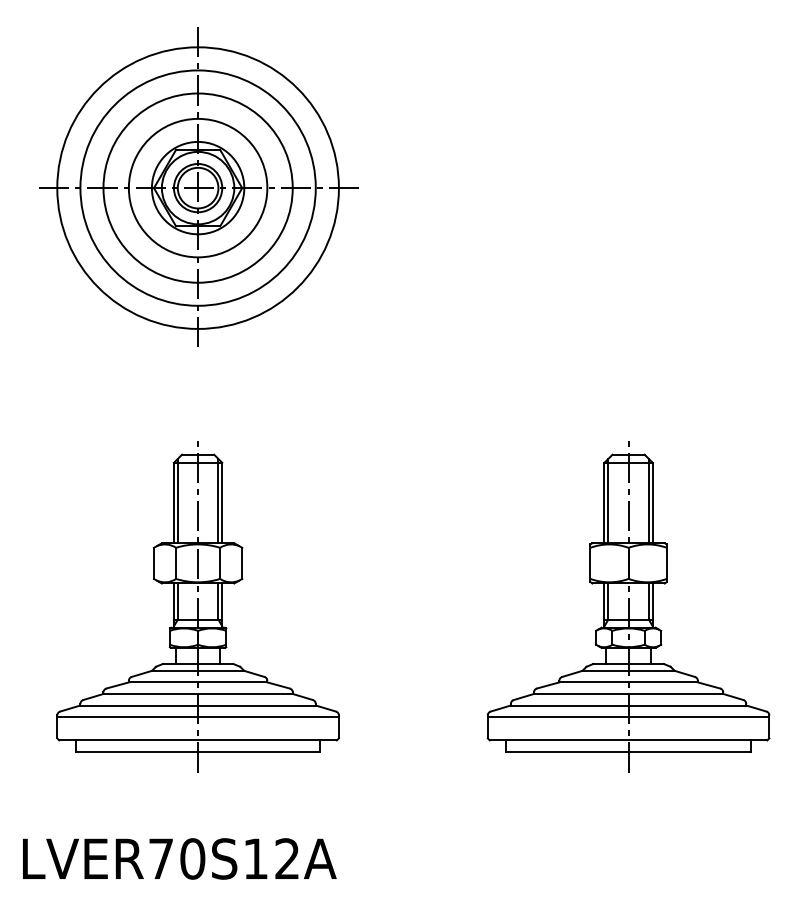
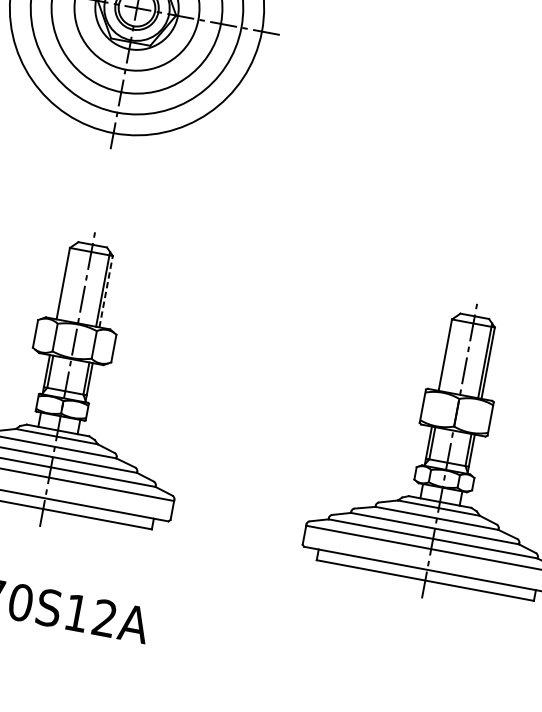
line: (177, 501) -> (66, 282), removed
line: (608, 501) -> (449, 354), removed
line: (222, 502) -> (106, 291), solid -> dashed

